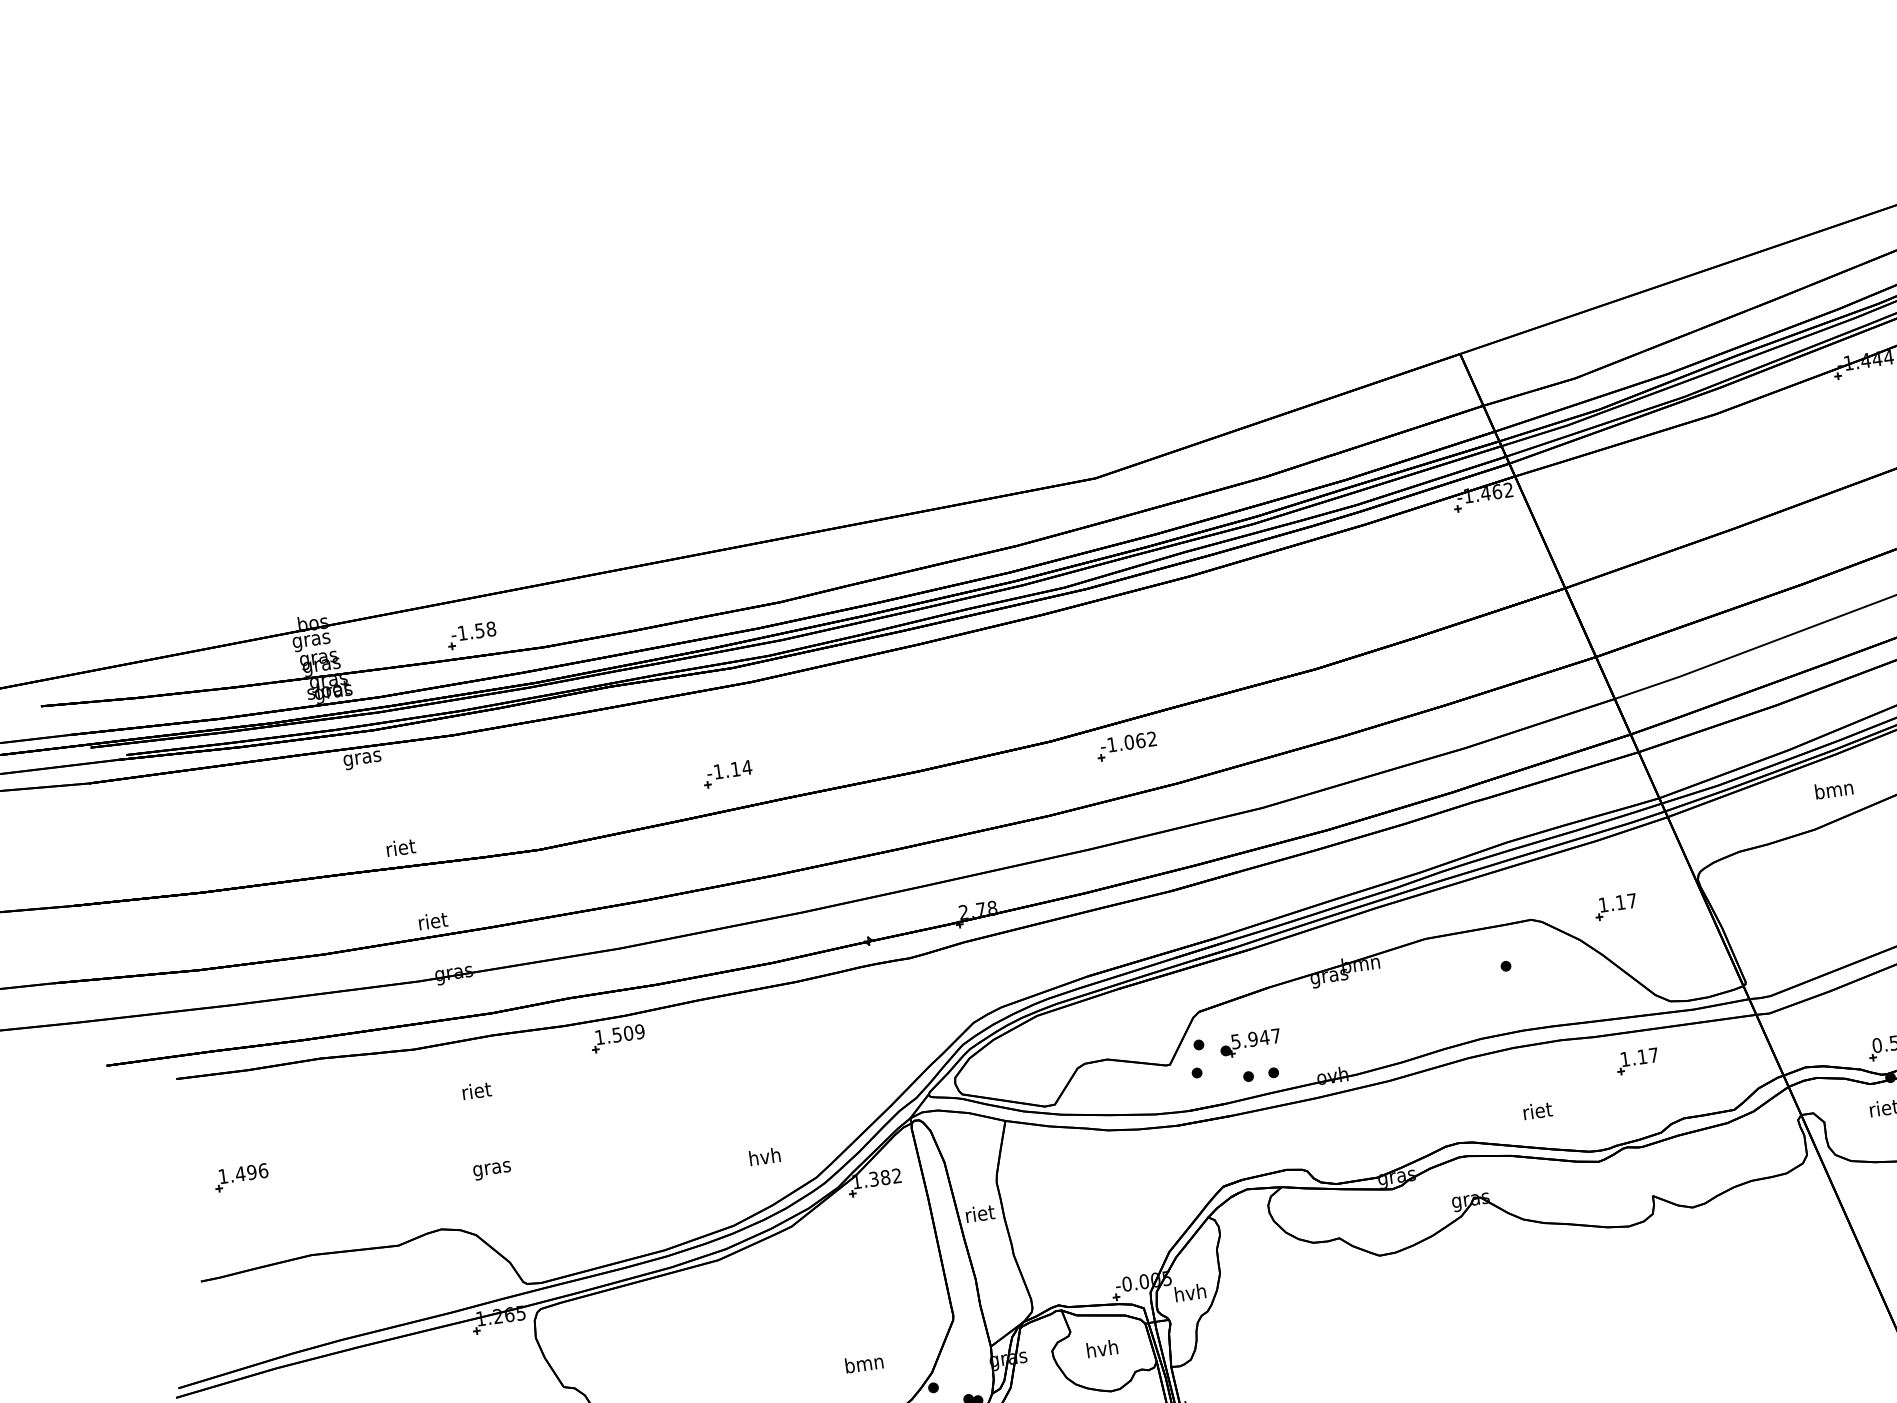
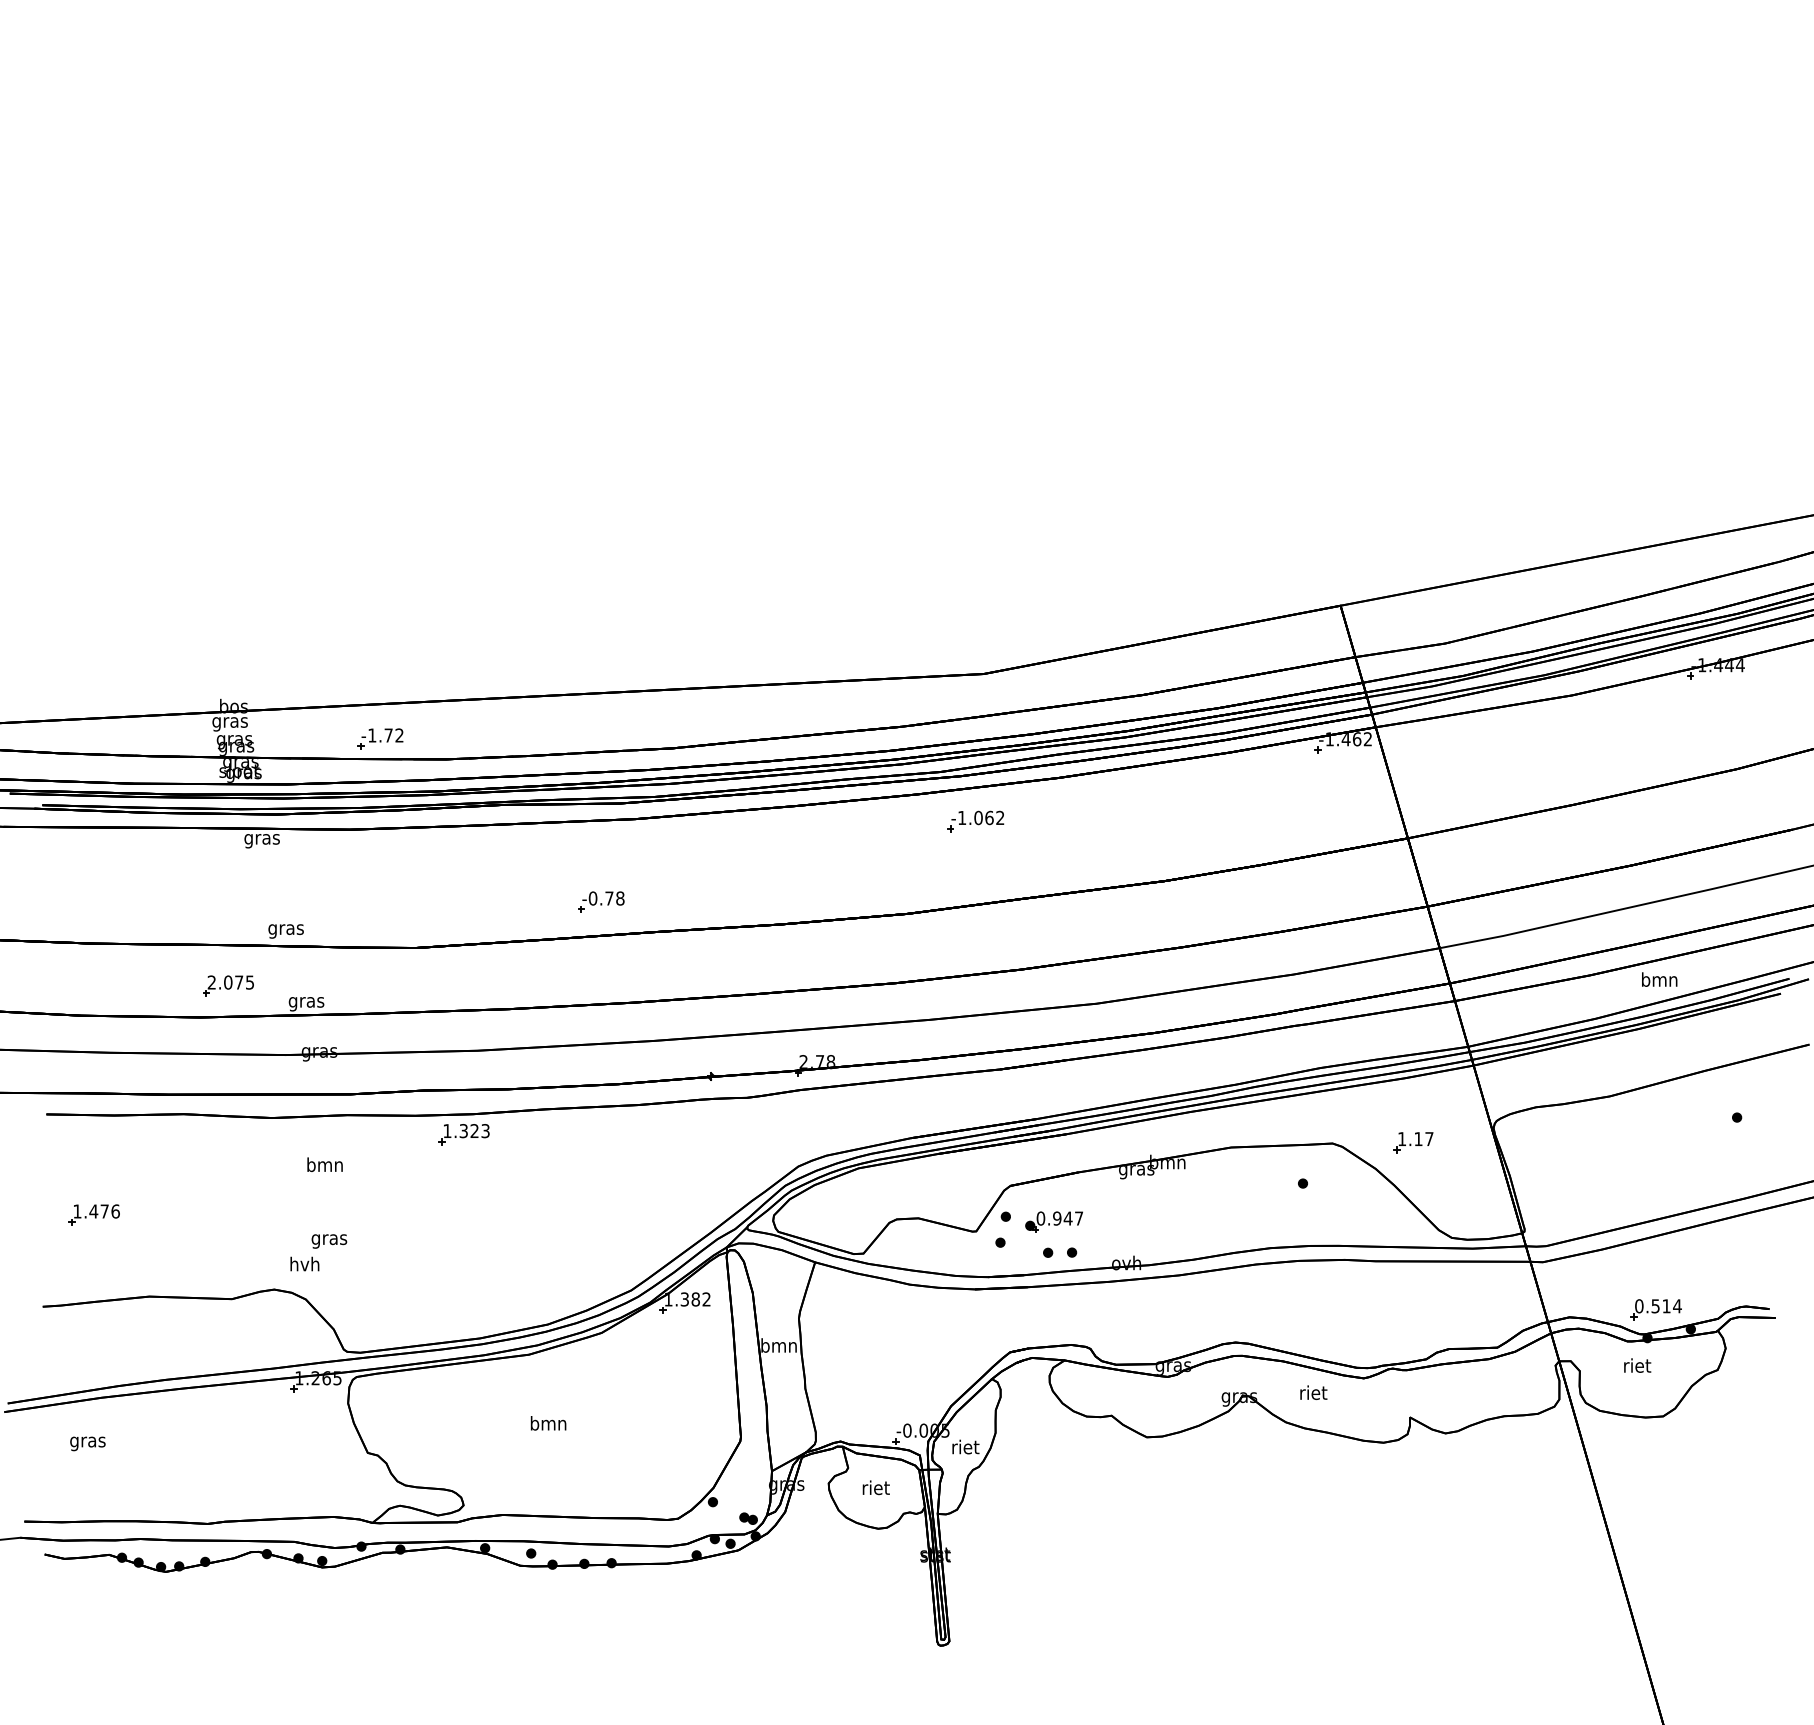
text: (484, 630) -> (393, 735), -1.58 -> -1.72
part: (1126, 746) -> (975, 821), moved
text: (732, 769) -> (606, 898), -1.14 -> -0.78
text: (1833, 789) -> (1659, 979), moved
text: (400, 849) -> (285, 929), riet -> gras
part: (348, 916) -> (228, 985), added
text: (432, 923) -> (306, 1002), riet -> gras
text: (628, 1033) -> (474, 1131), 1.509 -> 1.323
text: (1235, 1041) -> (1040, 1218), 5.947 -> 0.947
part: (1637, 1061) -> (1413, 1289), removed
text: (475, 1090) -> (324, 1164), riet -> bmn
text: (1537, 1110) -> (1313, 1392), moved
text: (764, 1156) -> (304, 1263), moved
text: (251, 1172) -> (104, 1211), 1.496 -> 1.476
text: (979, 1213) -> (778, 1345), riet -> bmn
text: (1190, 1292) -> (965, 1446), hvh -> riet
text: (1101, 1348) -> (875, 1487), hvh -> riet
text: (864, 1363) -> (548, 1423), moved

